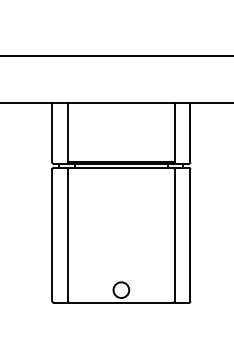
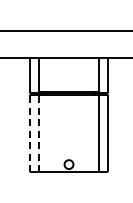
line: (51, 235) -> (29, 133), solid -> dashed
line: (67, 235) -> (38, 133), solid -> dashed

